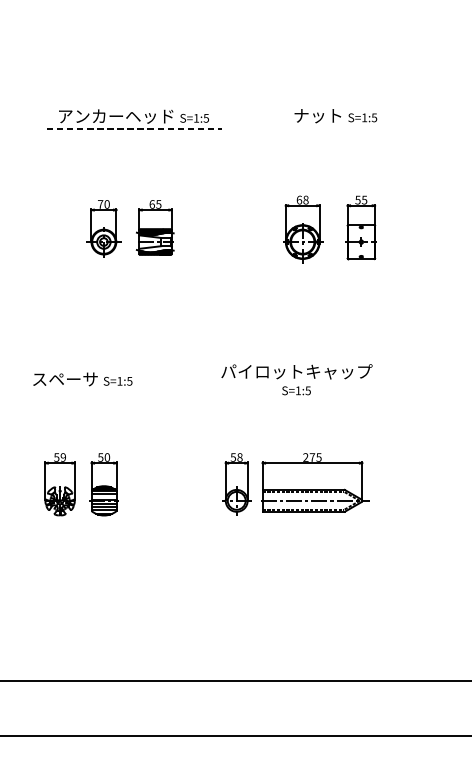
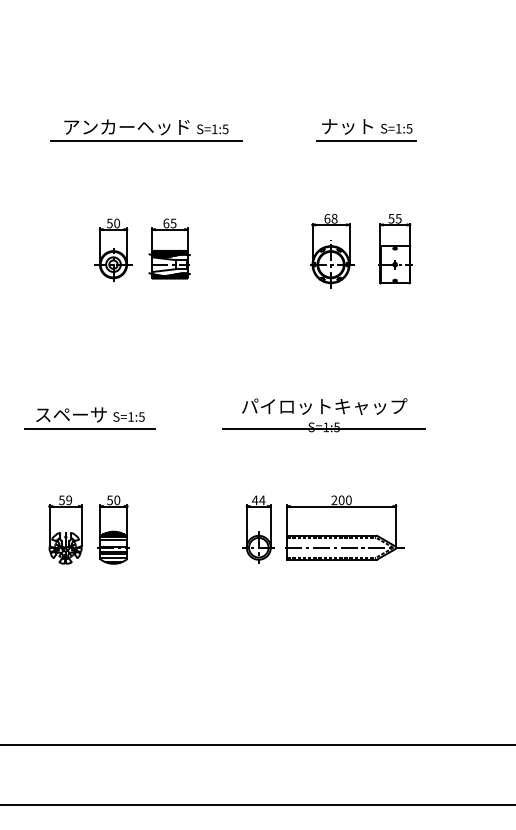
line: (134, 128) -> (146, 140), dashed -> solid
line: (335, 128) -> (366, 140), added
text: (100, 204) -> (109, 223), 70 -> 50
line: (81, 392) -> (89, 429), added
line: (296, 392) -> (324, 429), added
text: (236, 457) -> (258, 500), 58 -> 44
text: (315, 457) -> (344, 500), 275 -> 200

